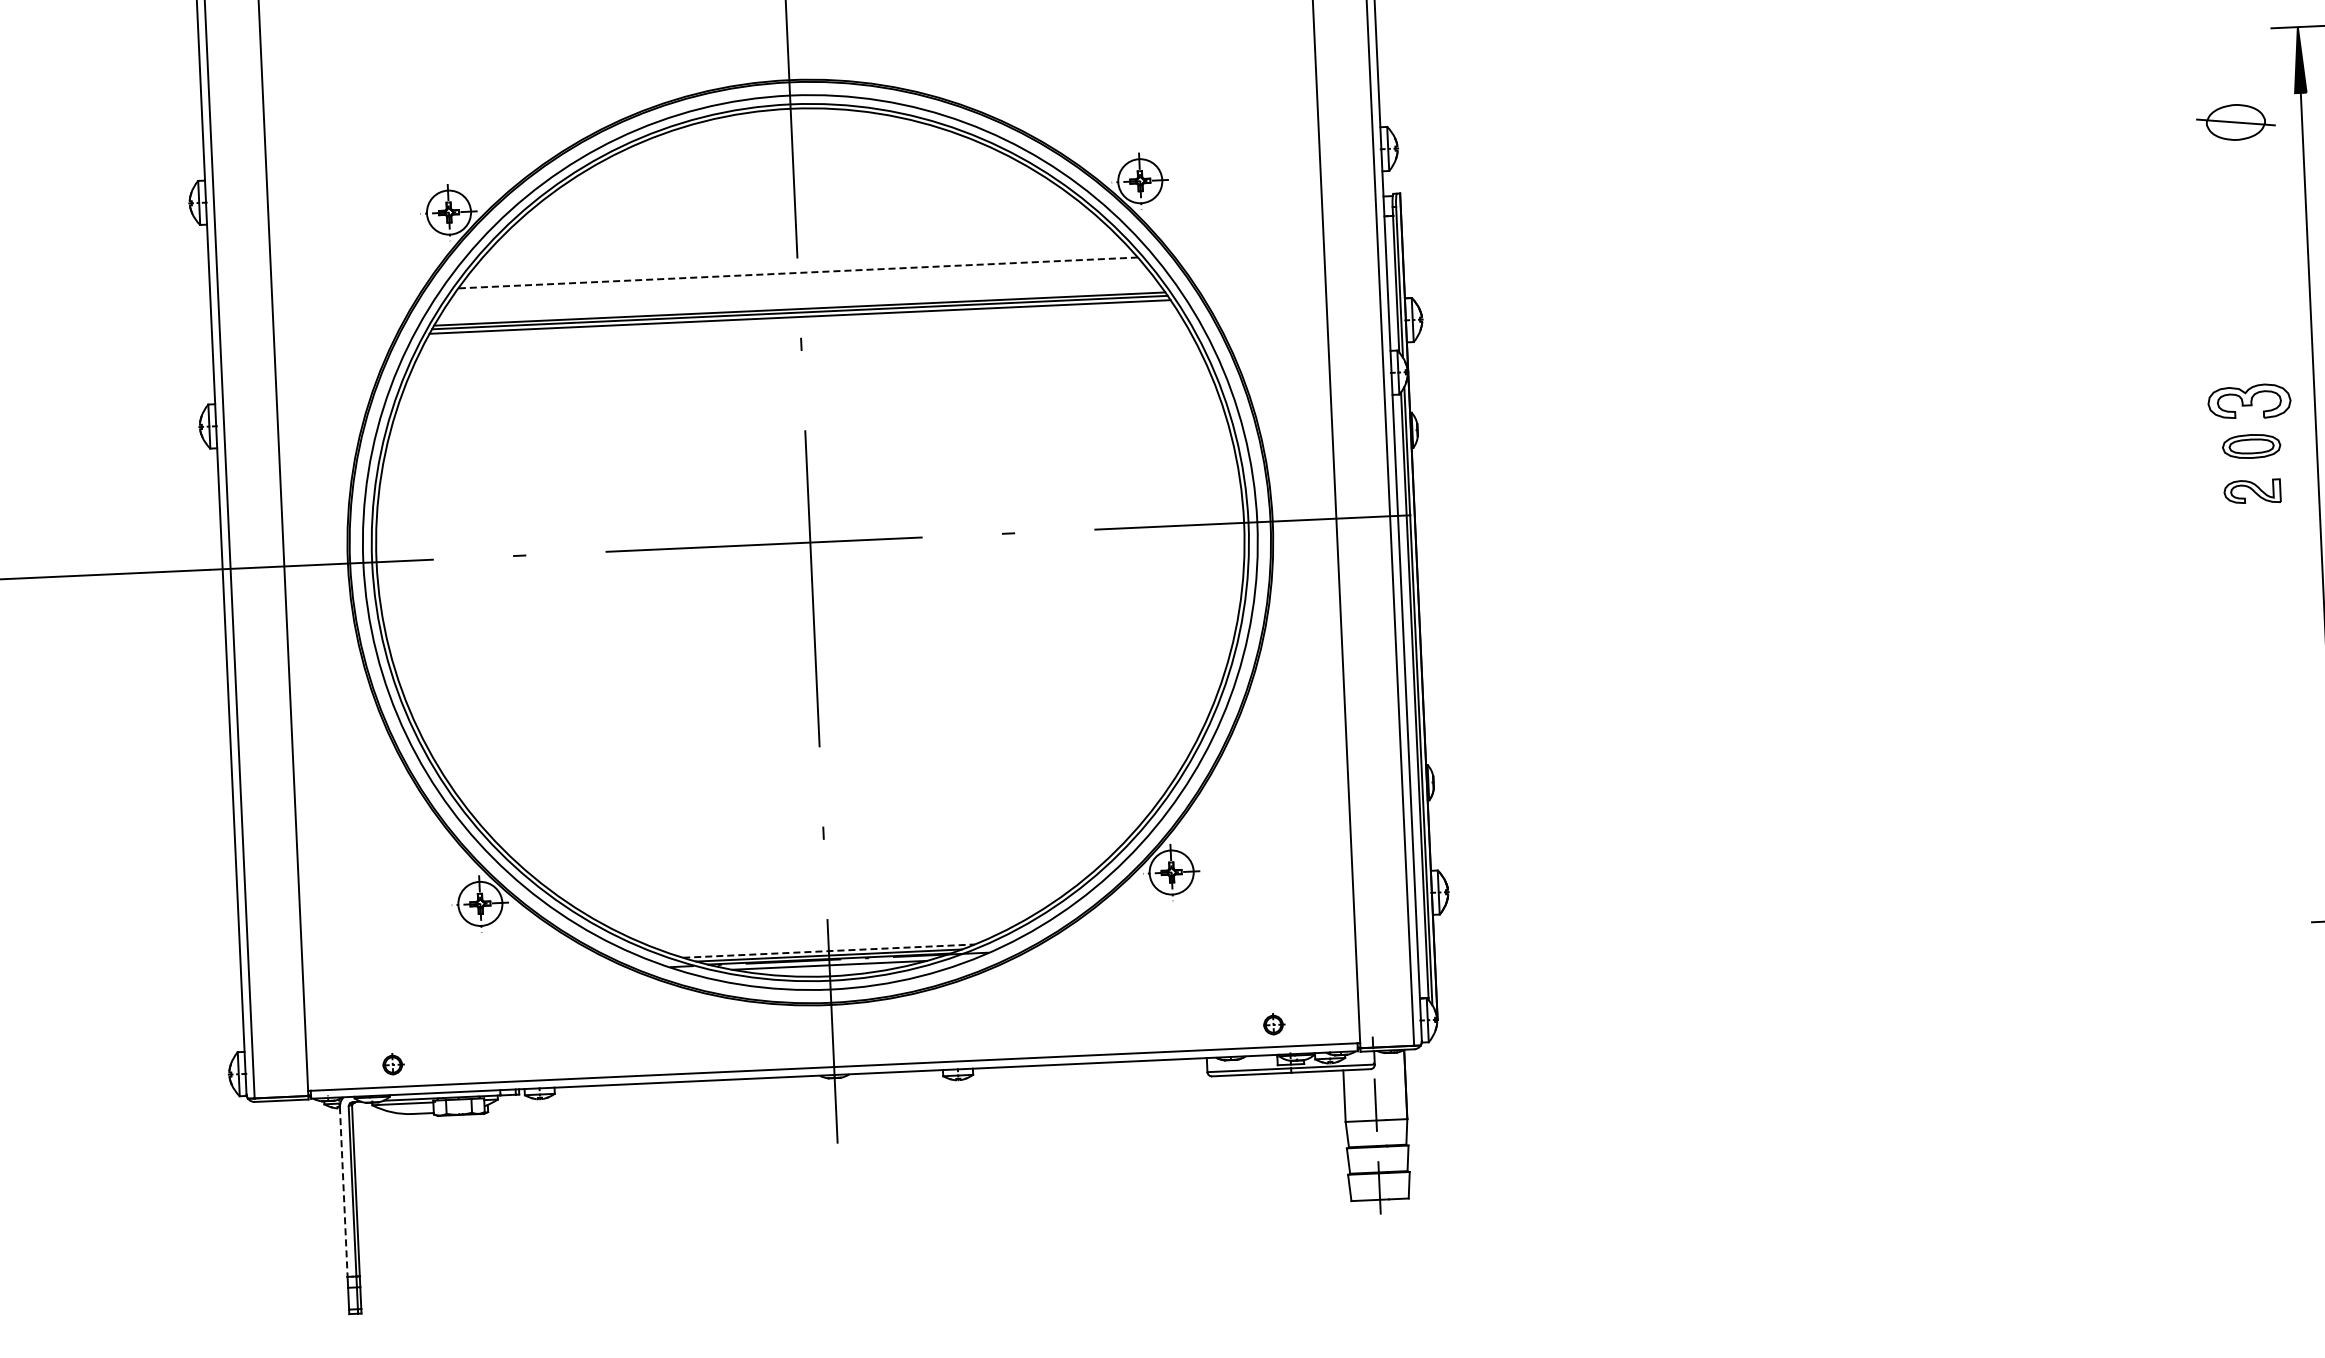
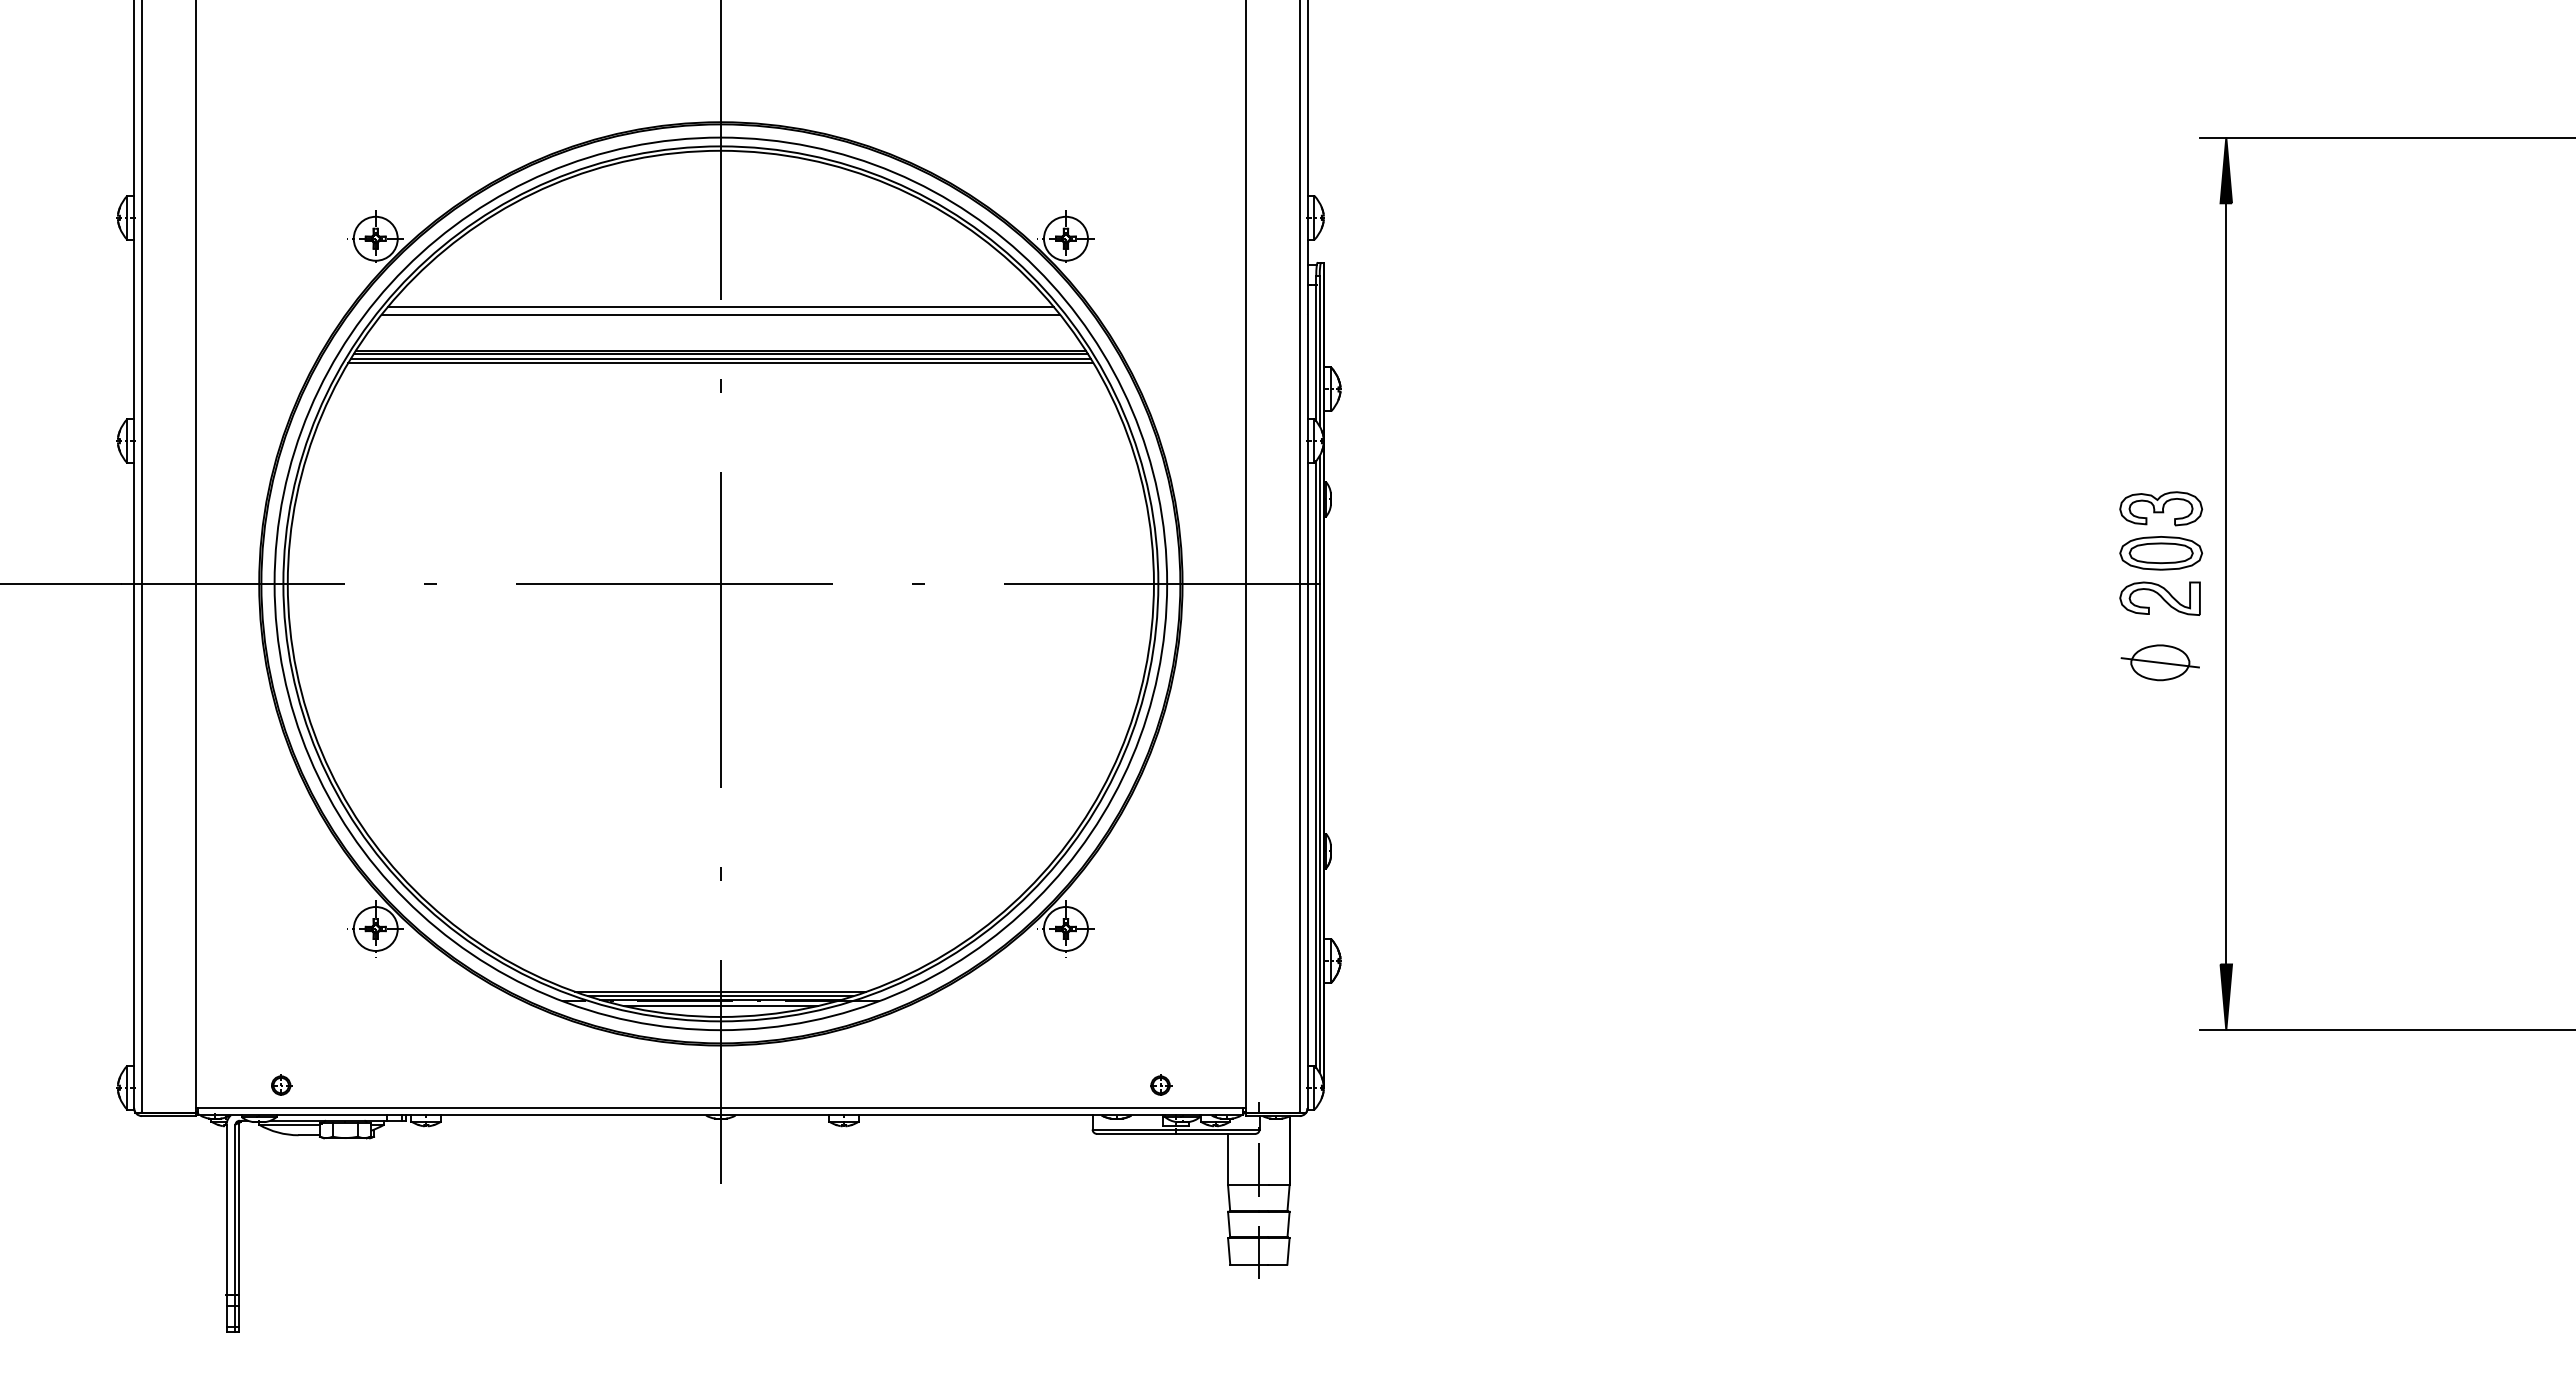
part: (2235, 122) -> (2159, 662), moved
line: (797, 264) -> (720, 306), added
line: (797, 272) -> (720, 314), dashed -> solid
line: (799, 321) -> (720, 363), added
part: (2251, 446) -> (2161, 553), size x1.43
part: (2251, 491) -> (2159, 598), size x1.43
line: (829, 950) -> (721, 991), dashed -> solid
line: (343, 1191) -> (226, 1209), dashed -> solid

